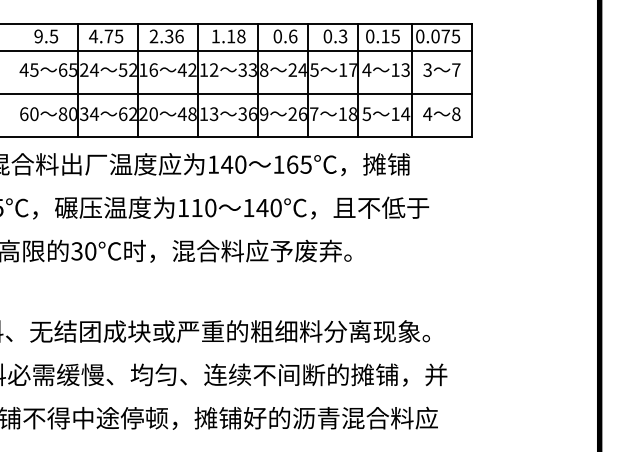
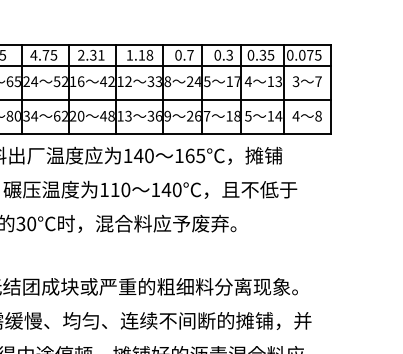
text: (179, 36) -> (101, 55), 2.36 -> 2.31
text: (293, 36) -> (190, 55), 0.6 -> 0.7
text: (385, 36) -> (262, 55), 0.15 -> 0.35

